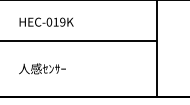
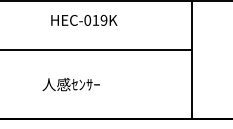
text: (46, 22) -> (84, 20), moved
text: (41, 68) -> (70, 84), moved

